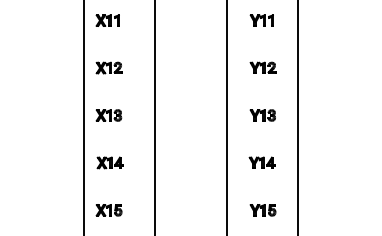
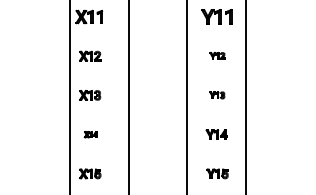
part: (107, 20) -> (88, 16), size x1.4
part: (261, 20) -> (216, 16), size x1.6
part: (262, 67) -> (217, 55), size x0.7
part: (262, 115) -> (217, 95), size x0.7
part: (109, 162) -> (90, 134), size x0.6

